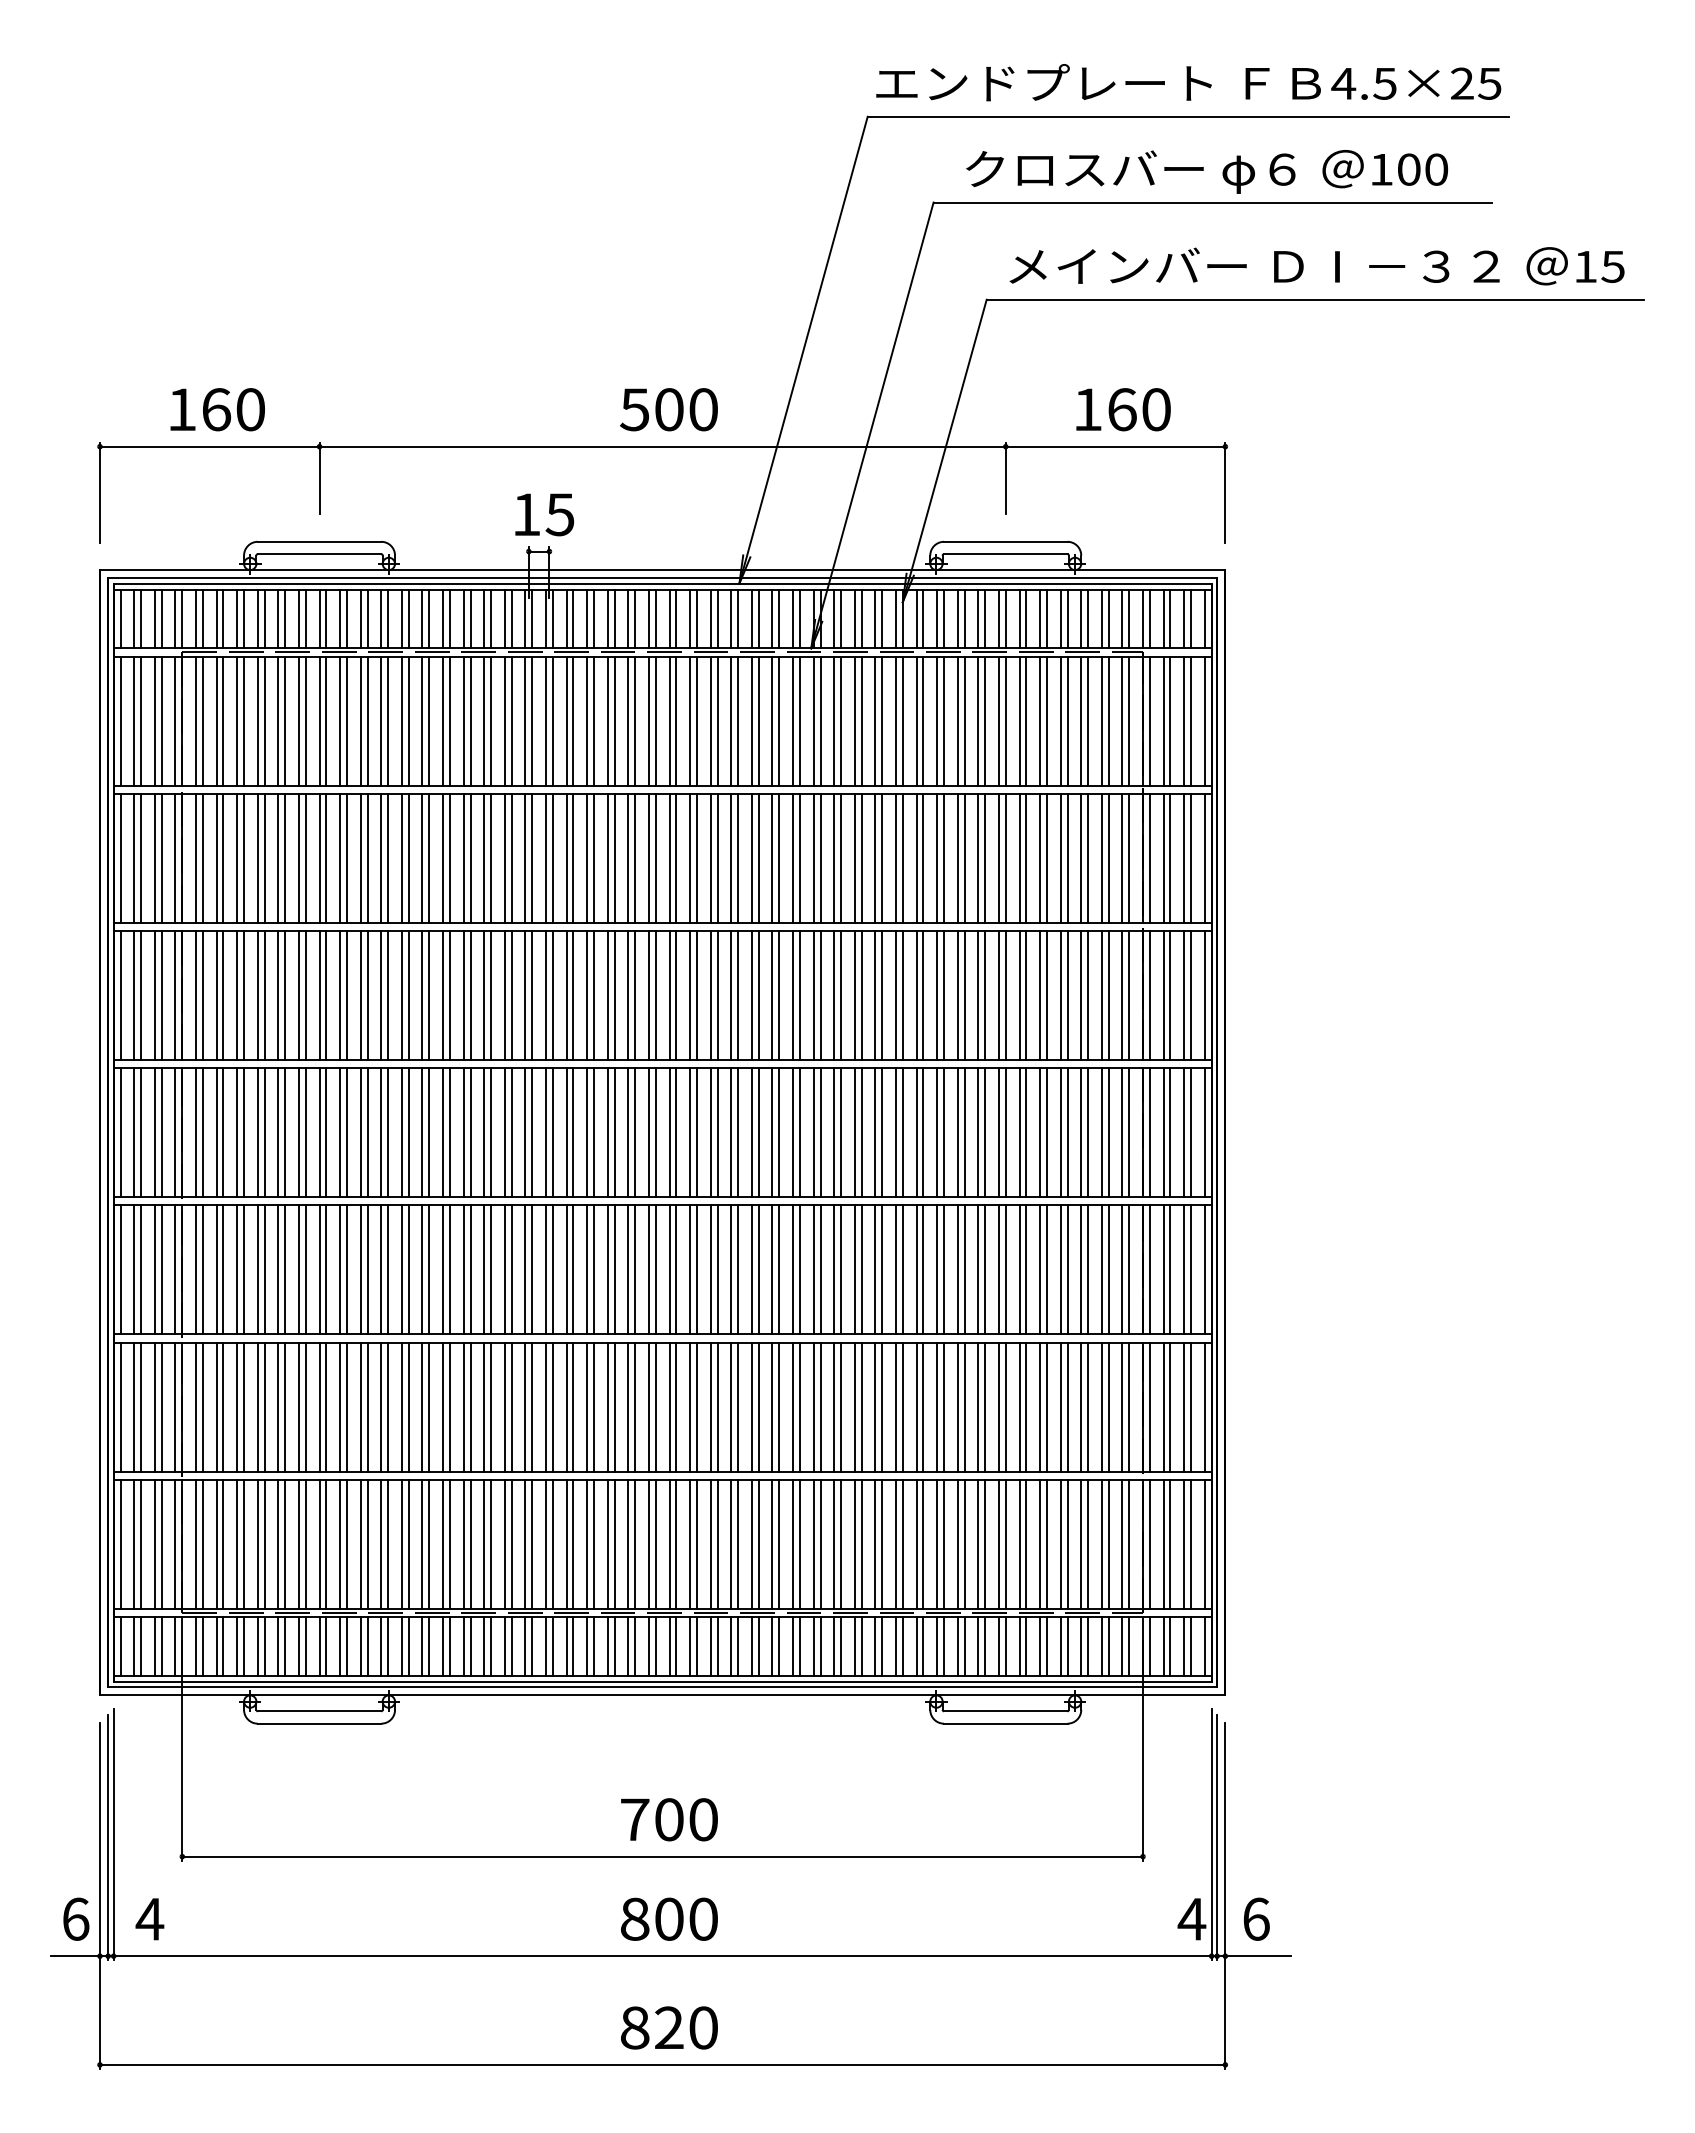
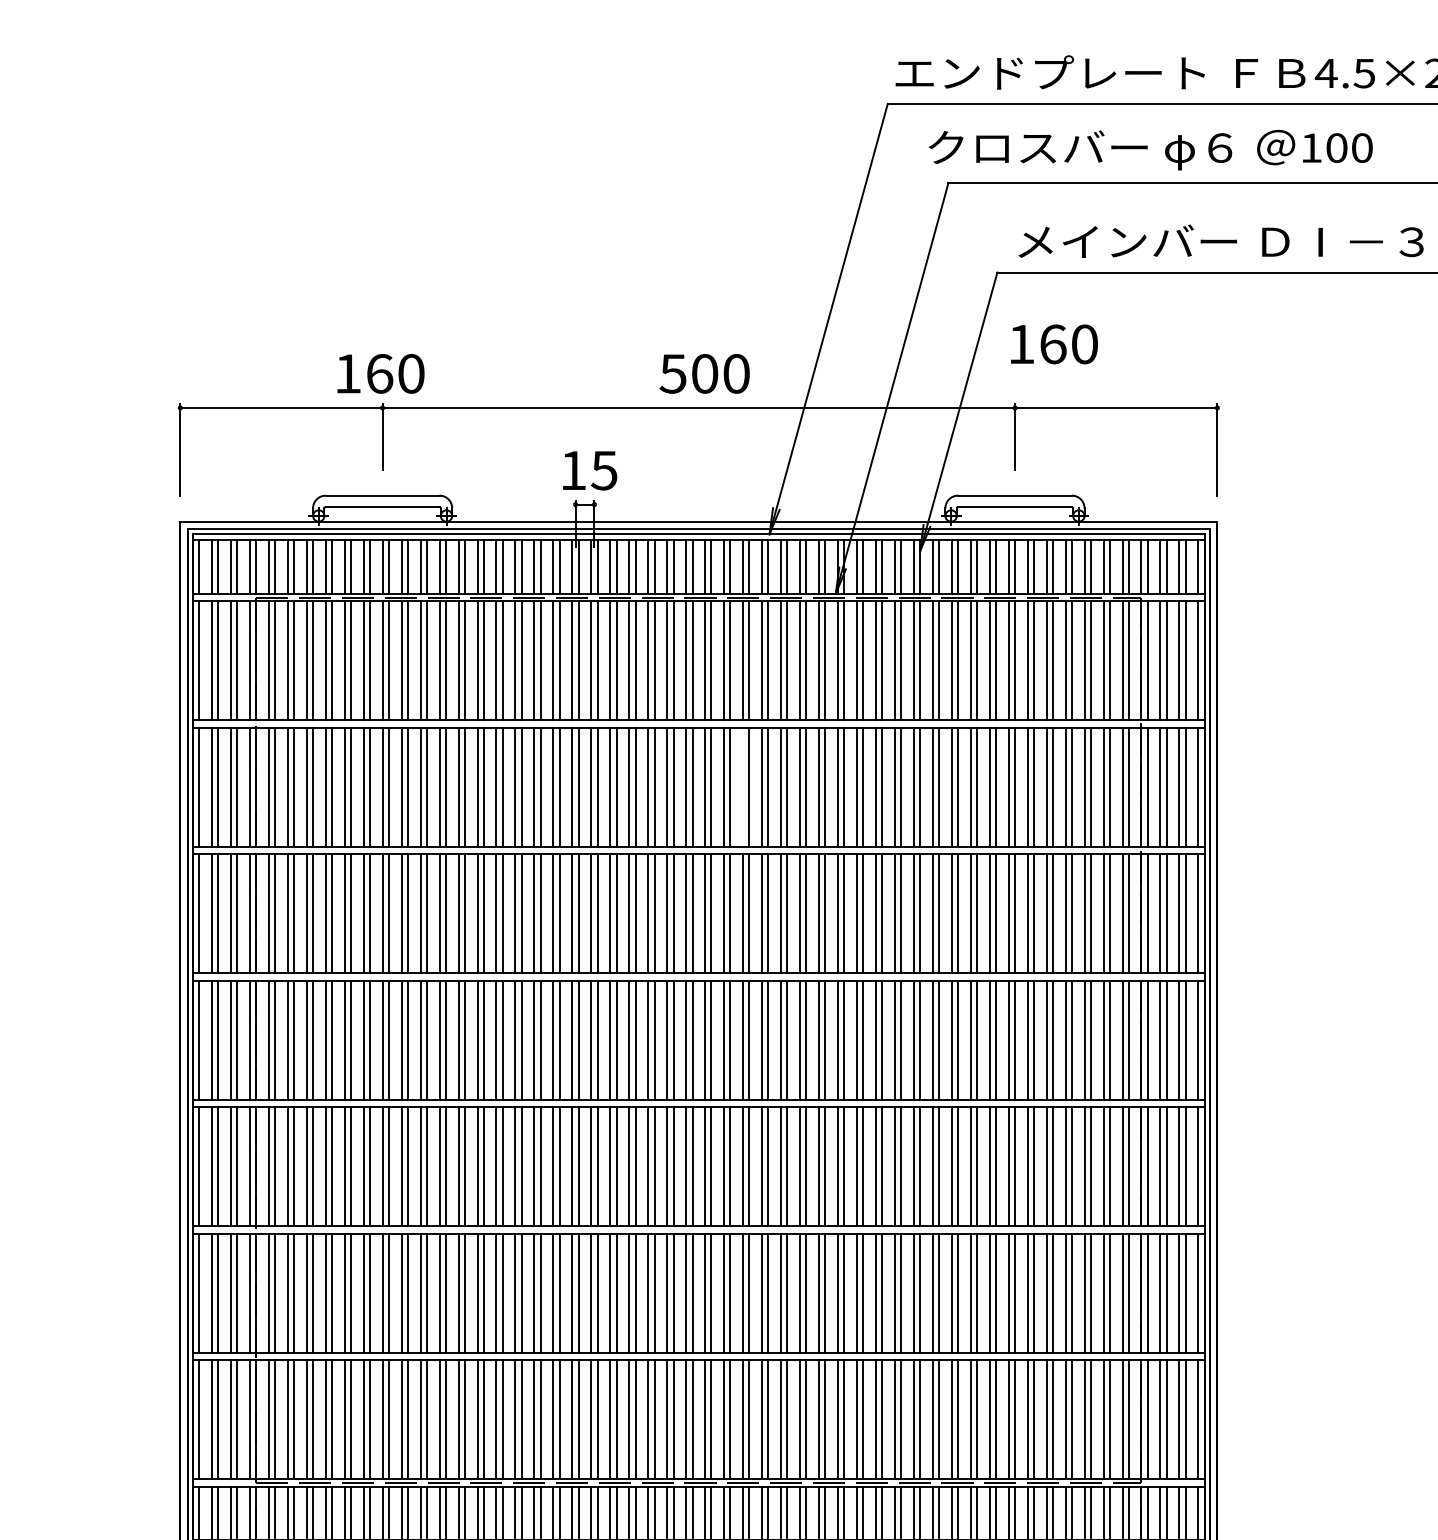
text: (1207, 171) -> (1151, 149), moved
text: (217, 409) -> (380, 373), moved
text: (1123, 409) -> (1054, 344), moved
line: (710, 857) -> (742, 786), removed

